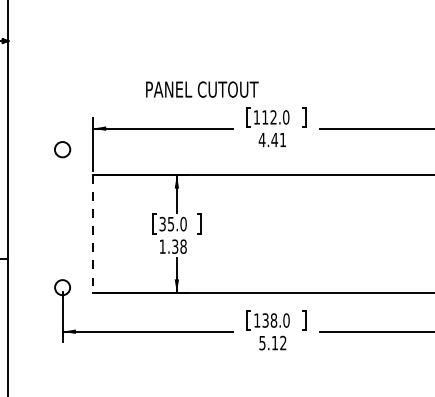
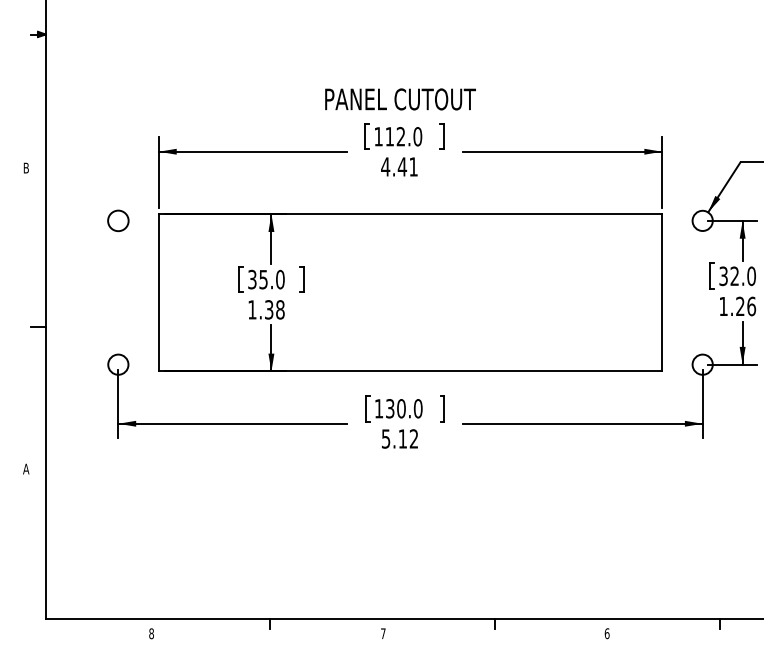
text: (202, 89) -> (400, 99), moved
circle: (62, 149) -> (118, 220), moved
line: (92, 233) -> (158, 292), dashed -> solid
text: (273, 320) -> (401, 408), 138.0 -> 130.0

